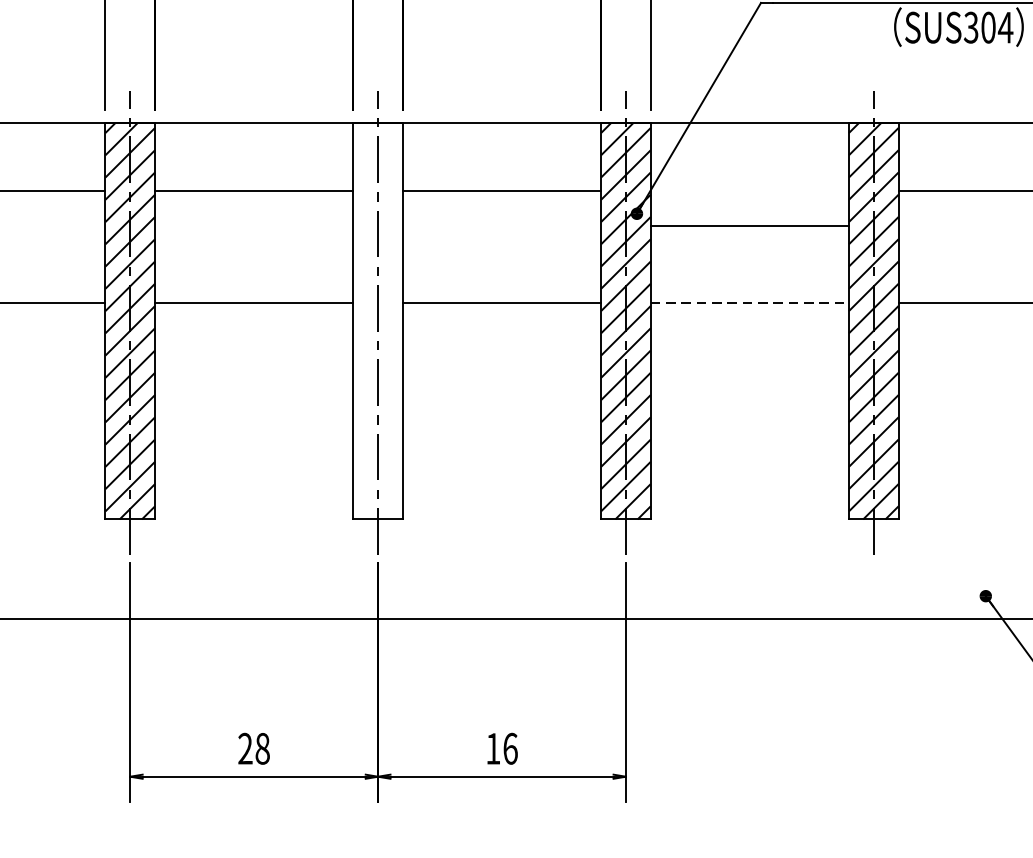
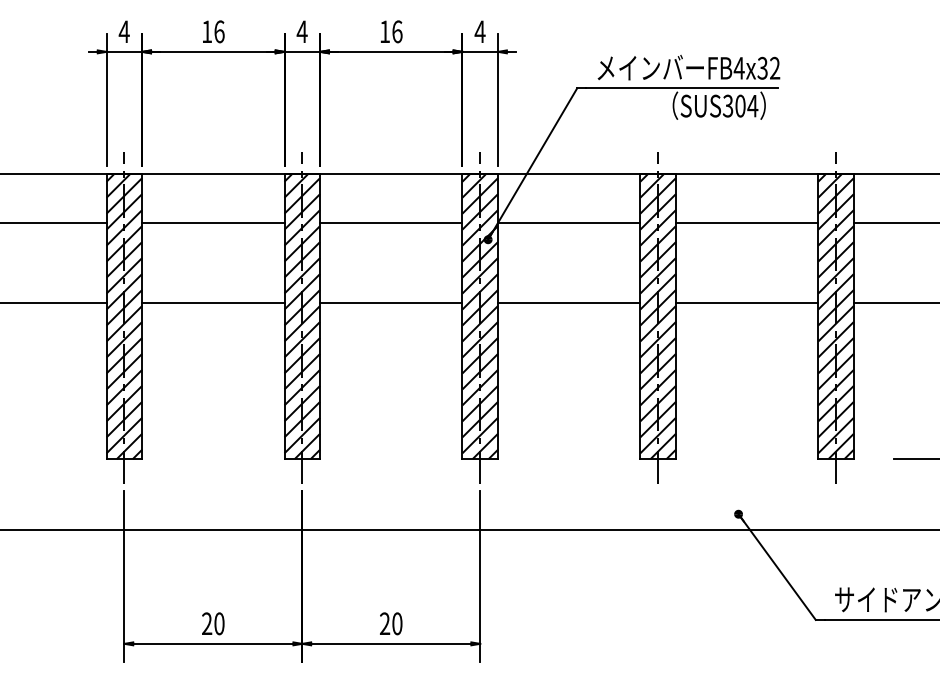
line: (750, 225) -> (569, 223), moved
line: (750, 302) -> (569, 303), dashed -> solid
hatch: (378, 320) -> (302, 316), added
text: (262, 748) -> (219, 623), 28 -> 20
text: (502, 748) -> (391, 623), 16 -> 20

